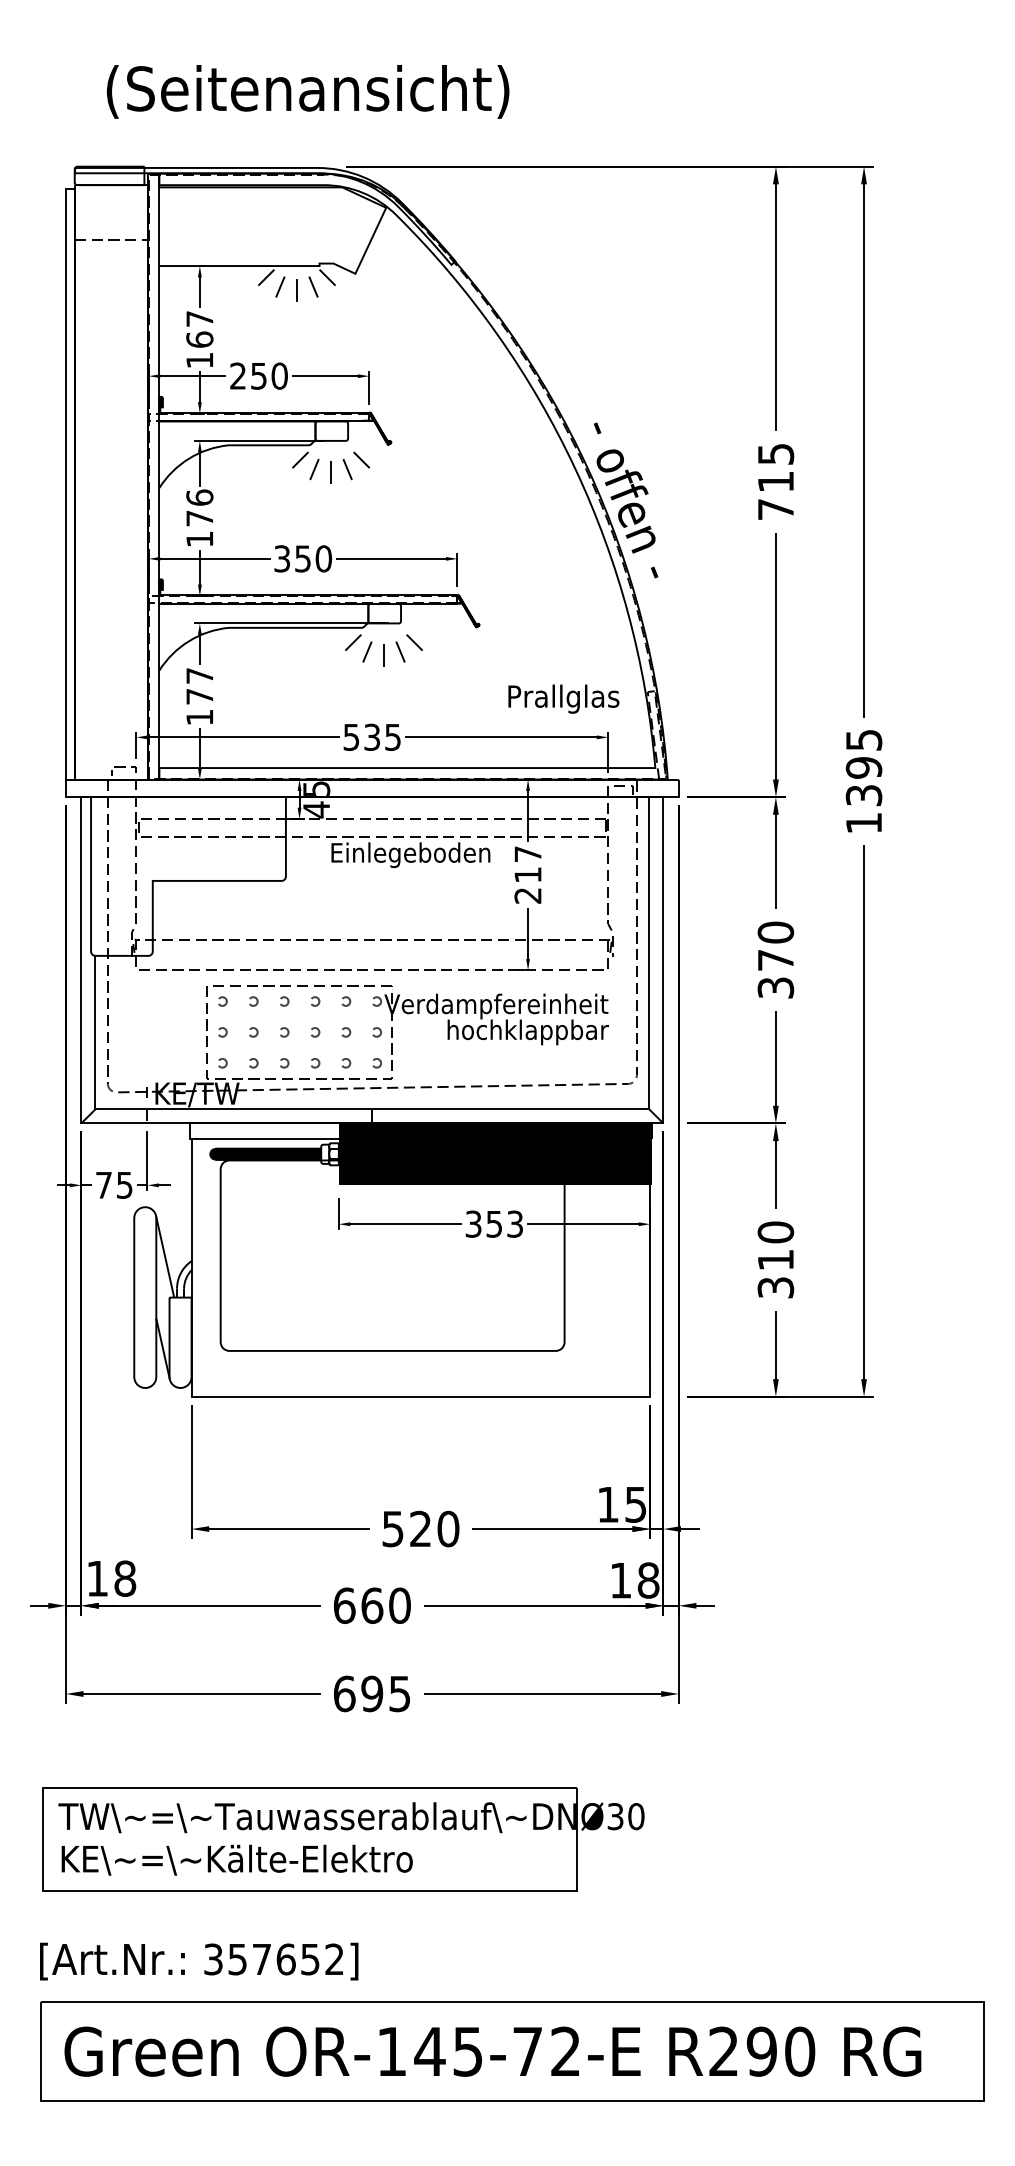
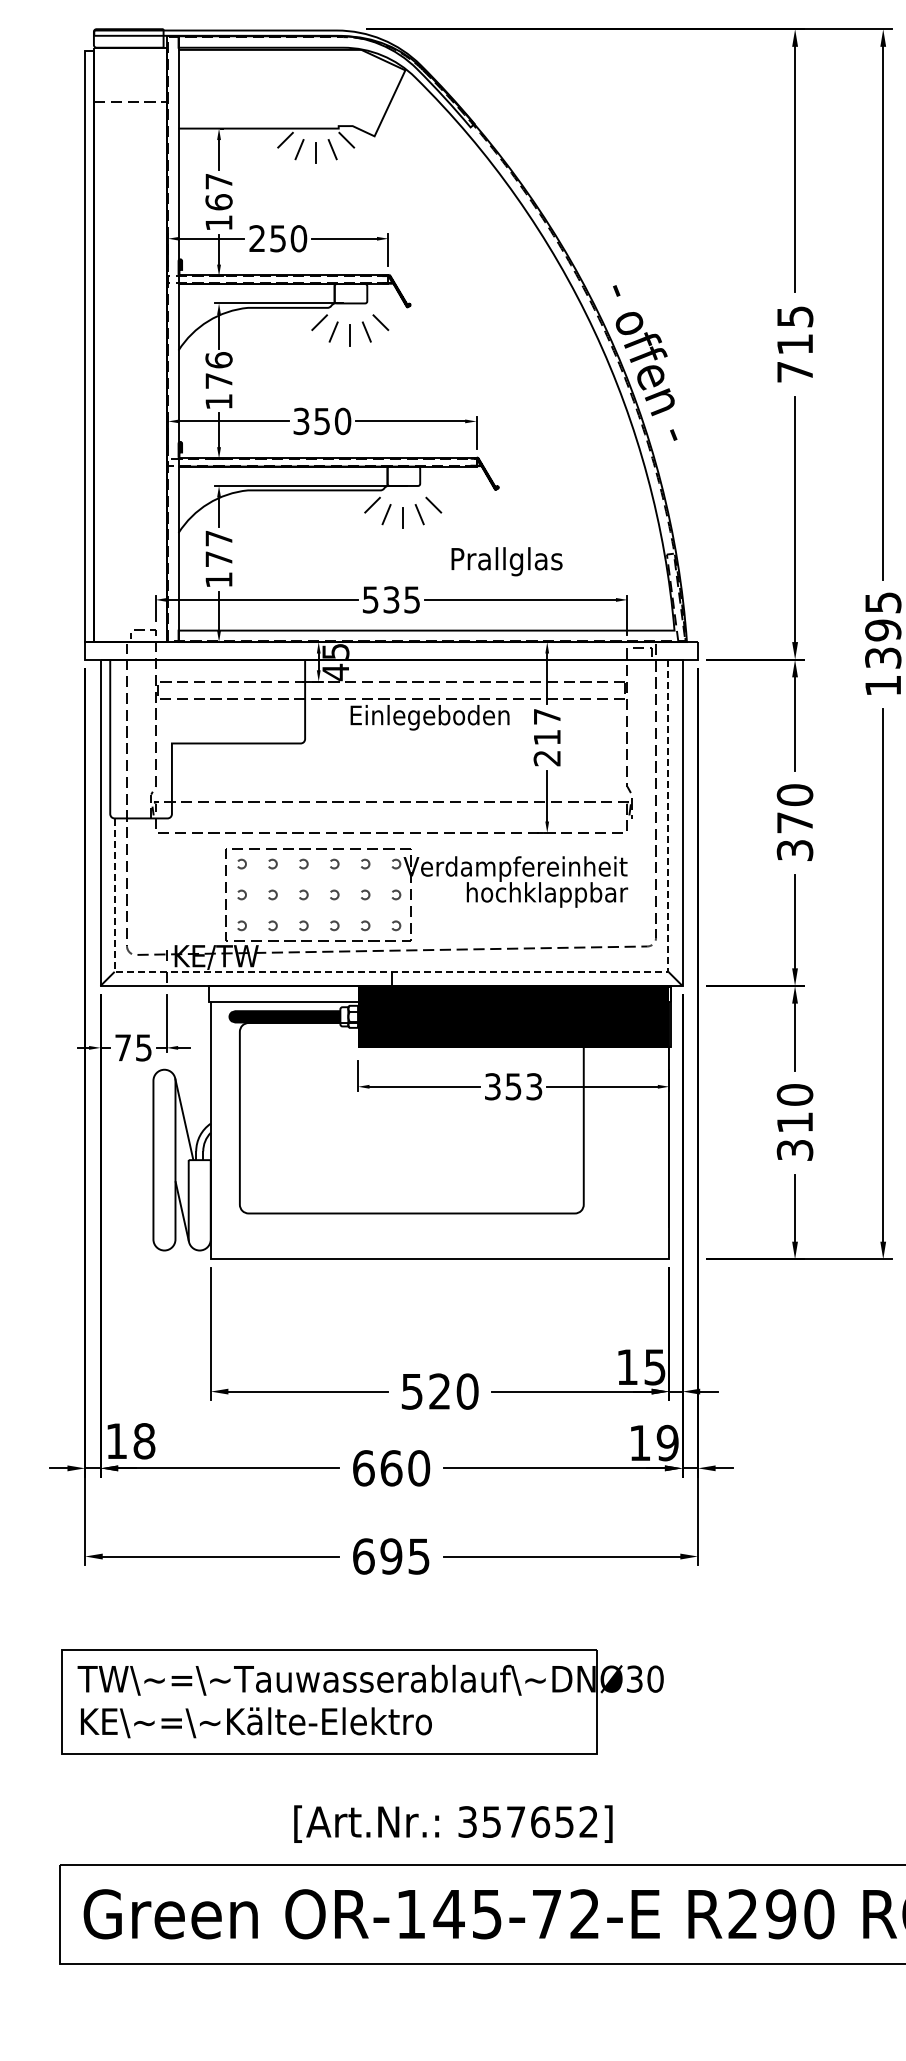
text: (563, 698) -> (506, 561), moved
line: (451, 1109) -> (470, 972), solid -> dashed
text: (648, 1580) -> (667, 1443), 18 -> 19
text: (199, 1961) -> (453, 1824), moved

